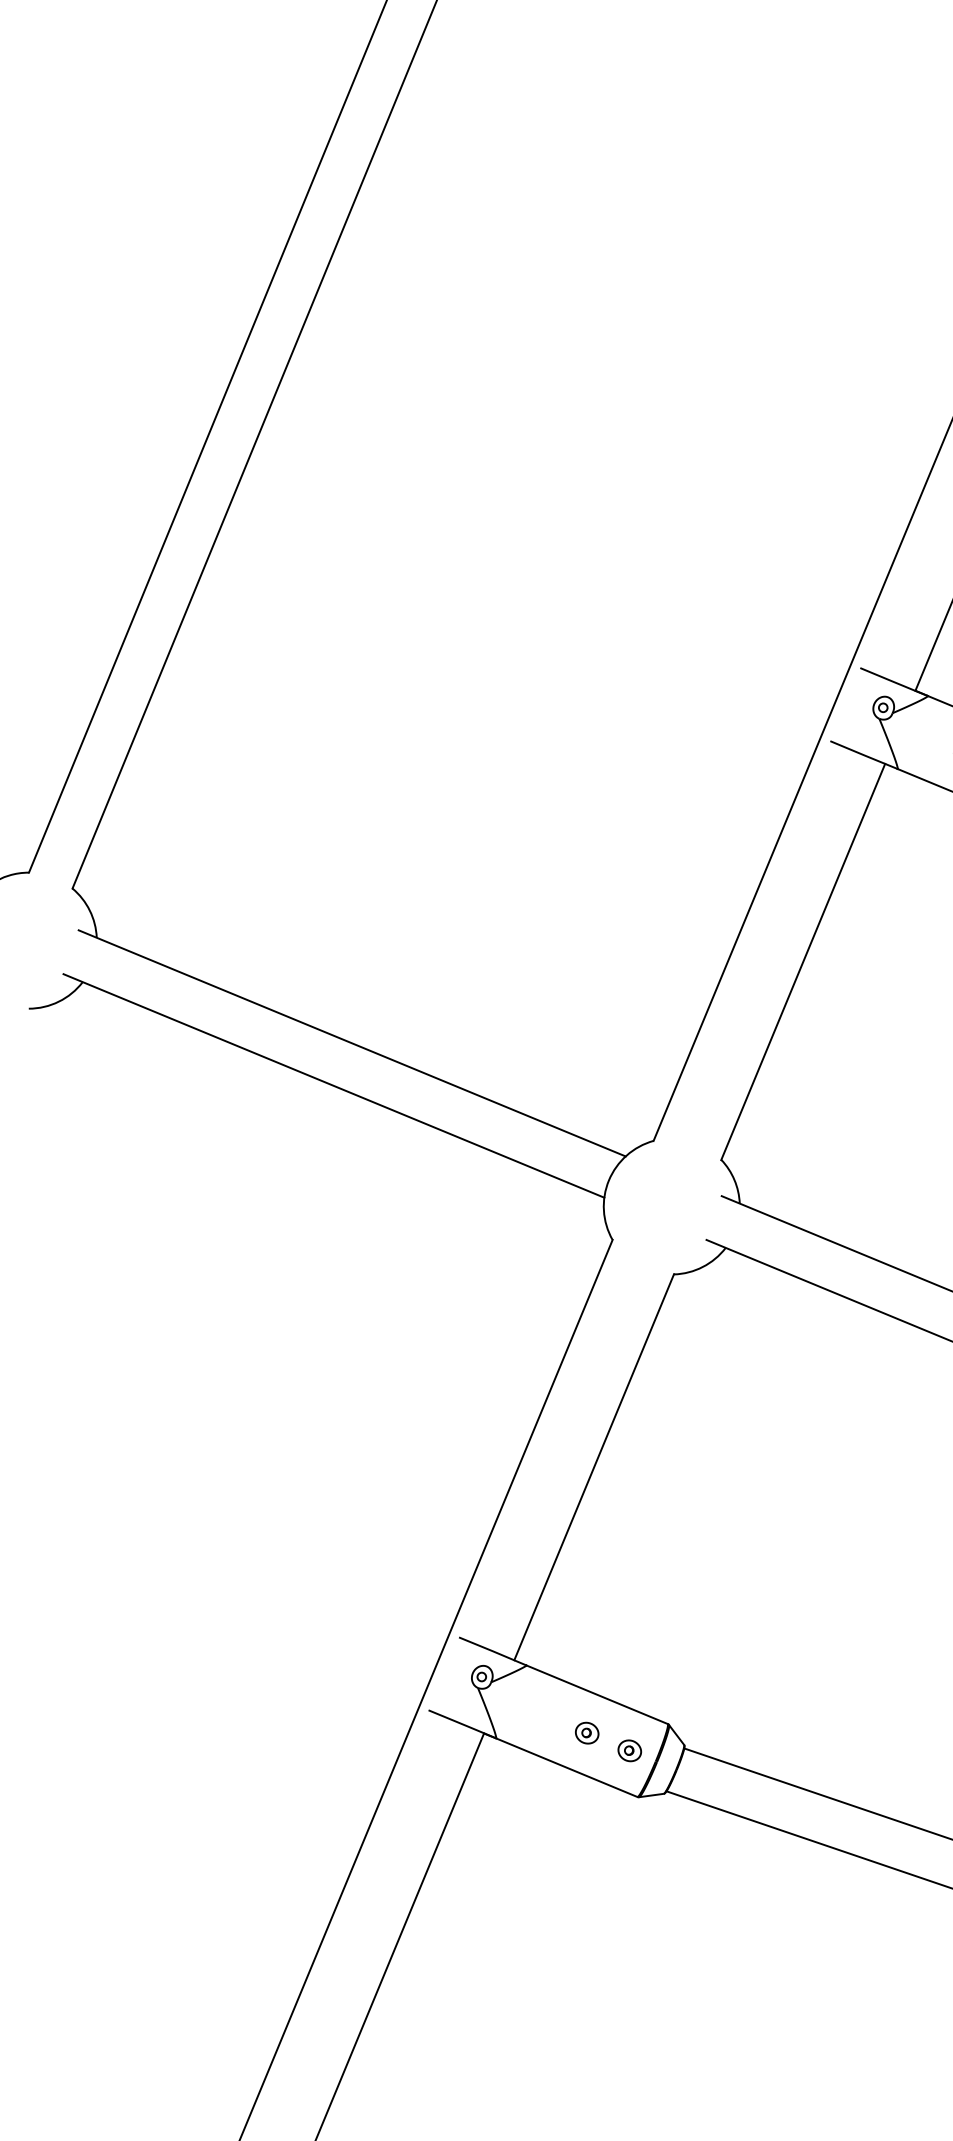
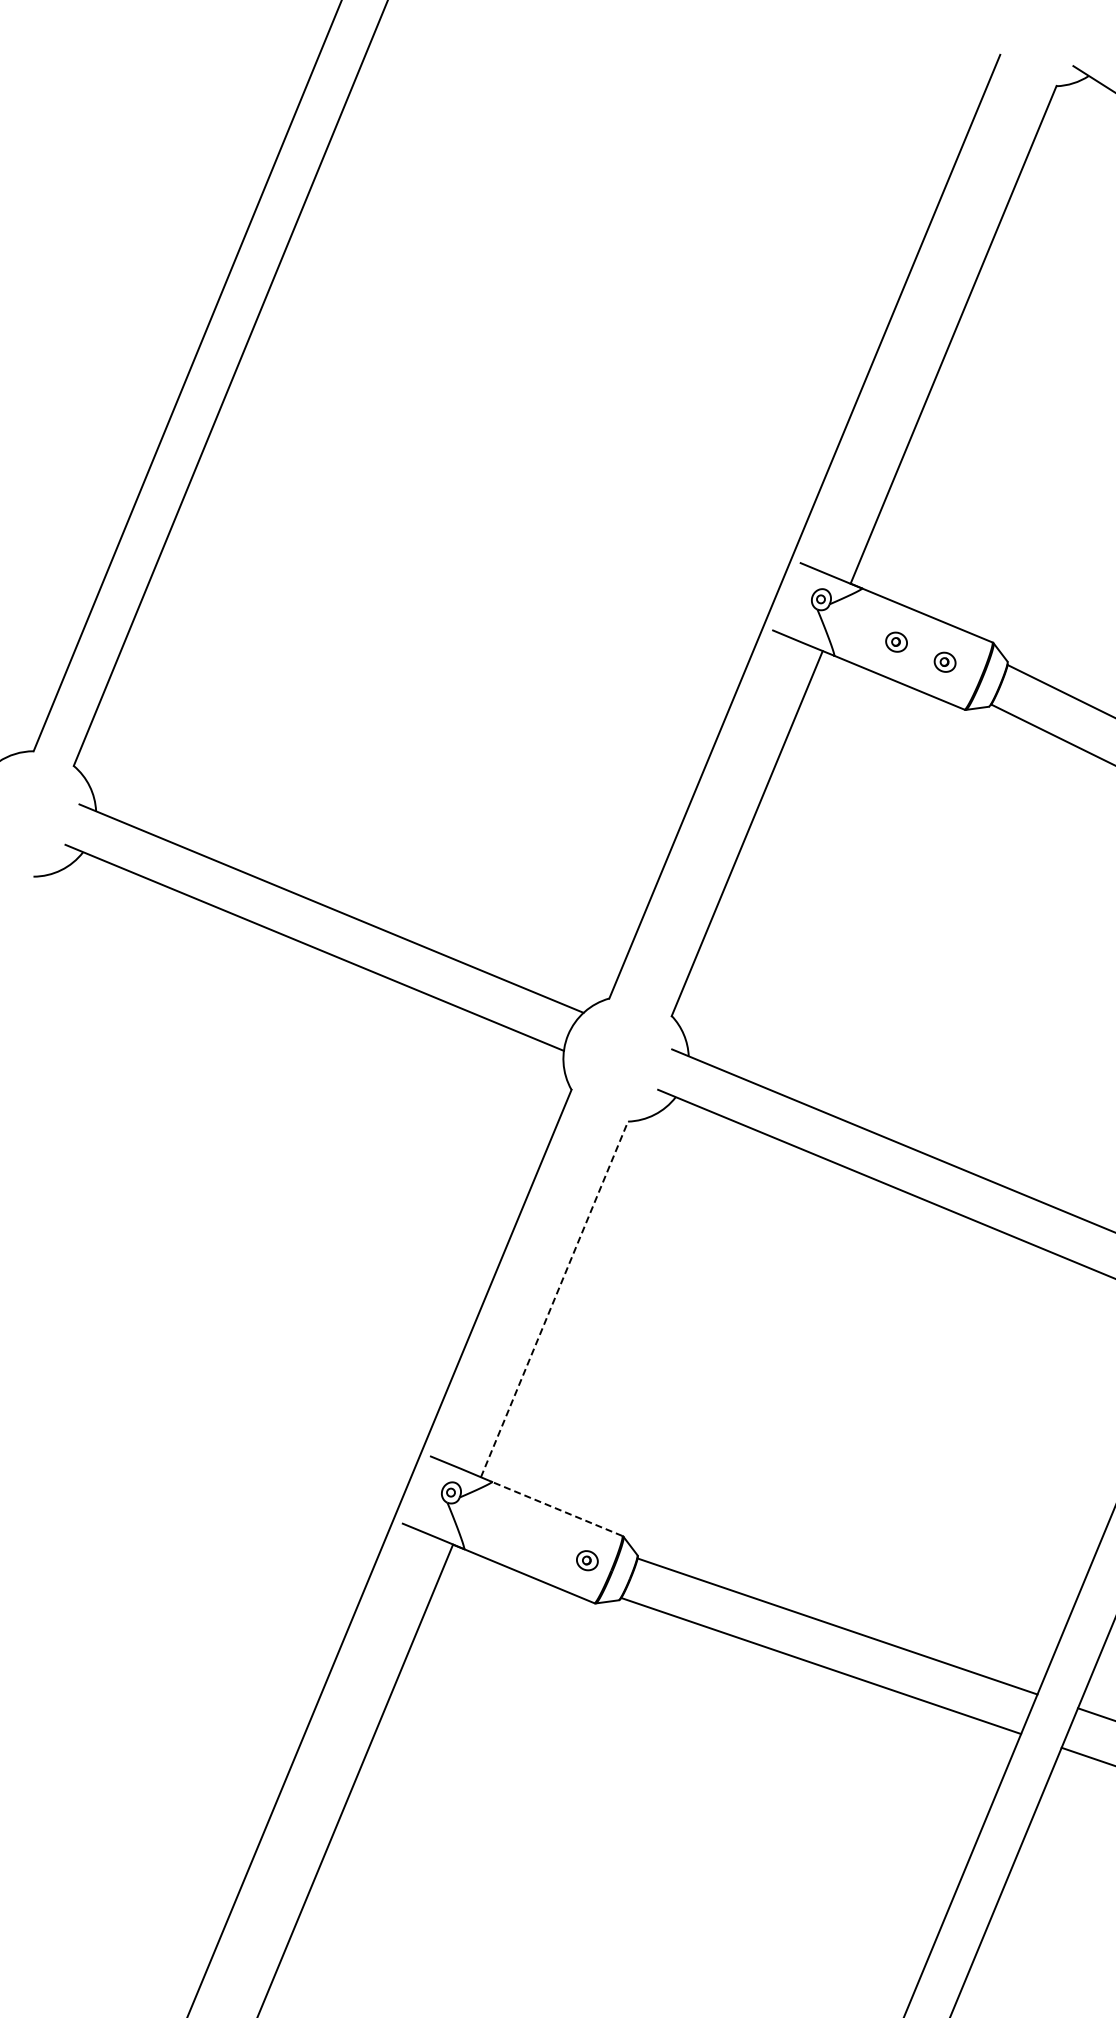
line: (594, 1467) -> (554, 1299), solid -> dashed
line: (596, 1694) -> (556, 1508), solid -> dashed
part: (586, 1732) -> (547, 1543), removed

